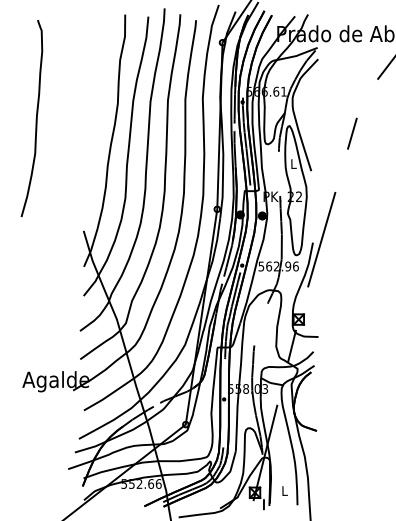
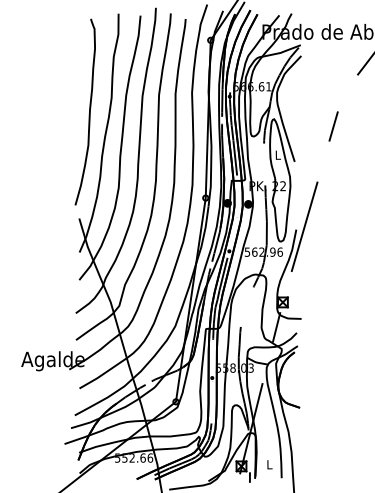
curve: (36, 117) -> (89, 111), moved

